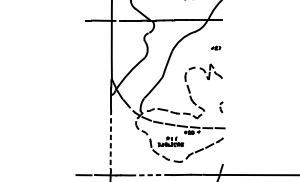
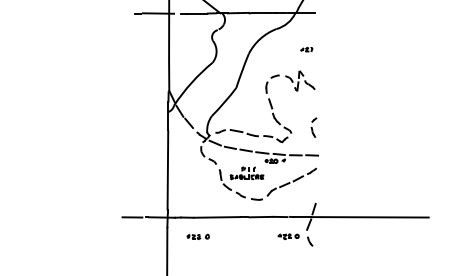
part: (221, 107) -> (313, 127), size x1.43
line: (110, 139) -> (167, 170), dashed -> solid
line: (148, 175) -> (217, 217), dashed -> solid

